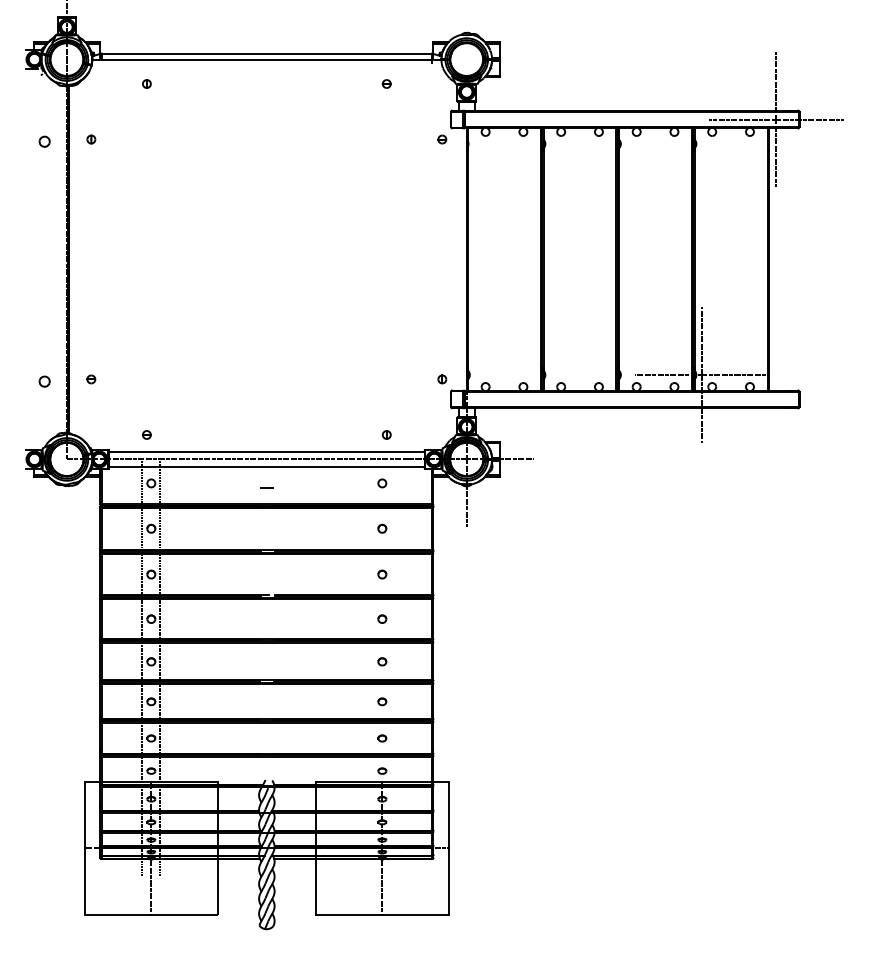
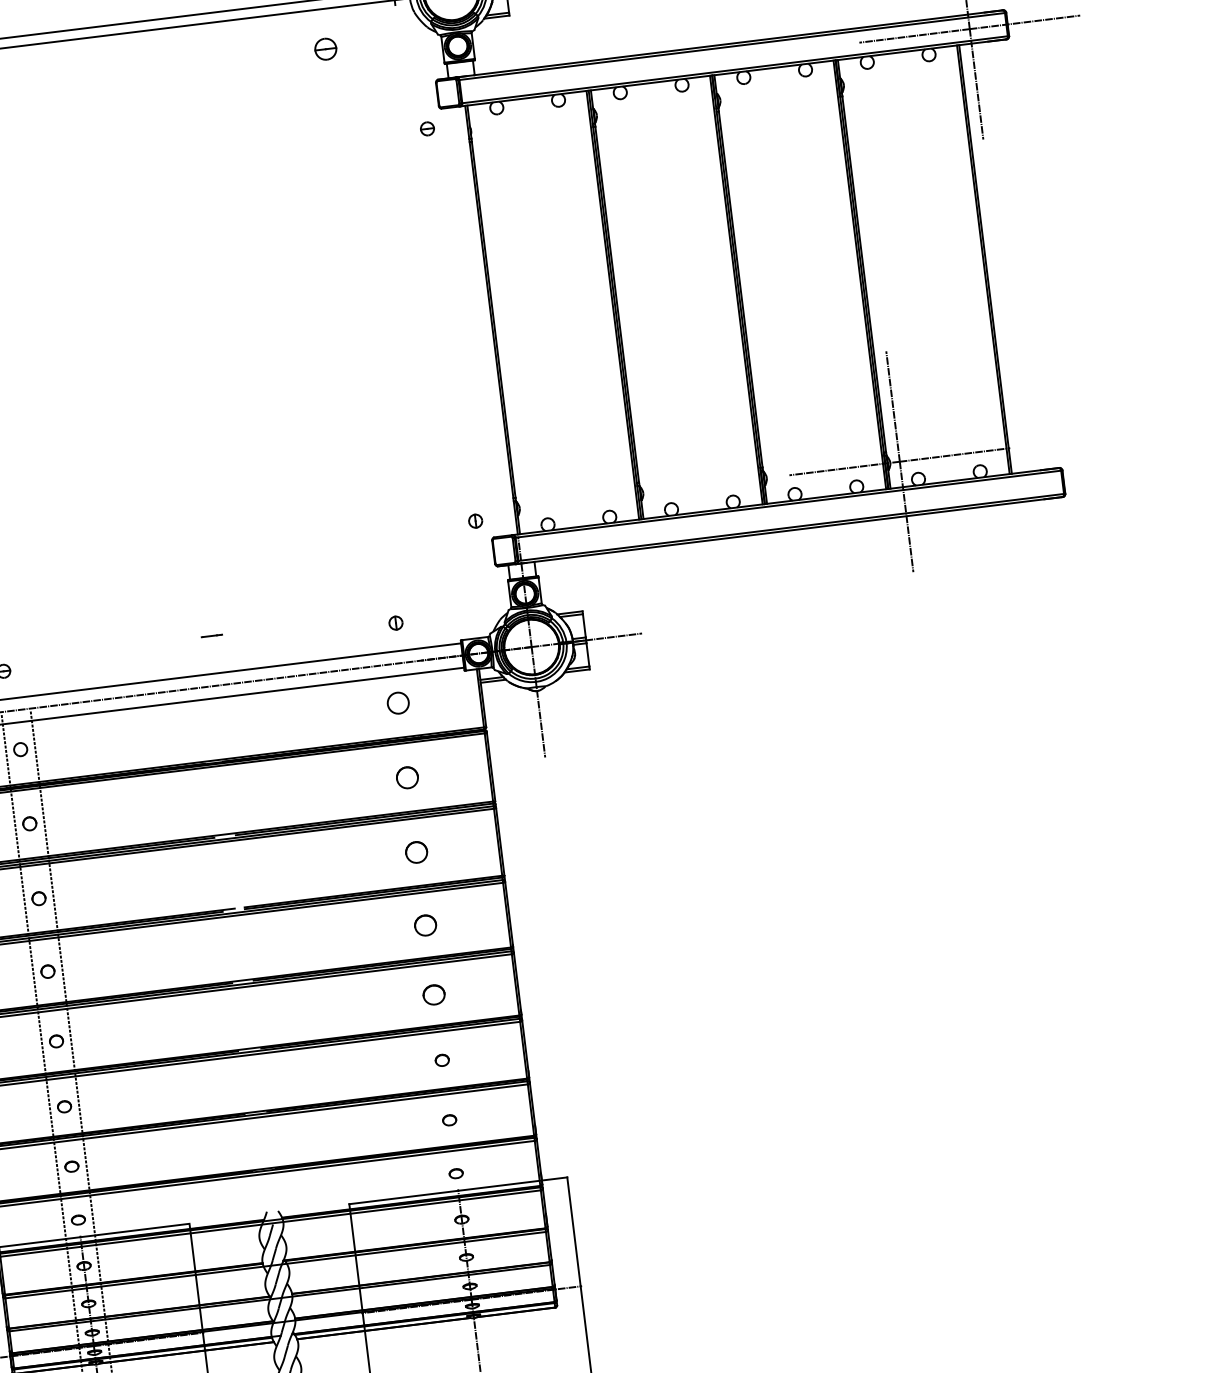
part: (386, 83) -> (324, 48), size x1.6
circle: (382, 483) -> (398, 703), size x1.6
line: (266, 487) -> (211, 635), moved
part: (382, 528) -> (407, 776), size x1.6
part: (382, 574) -> (416, 852), size x1.6
part: (382, 618) -> (425, 924), size x1.6
part: (382, 661) -> (434, 994), size x1.6

